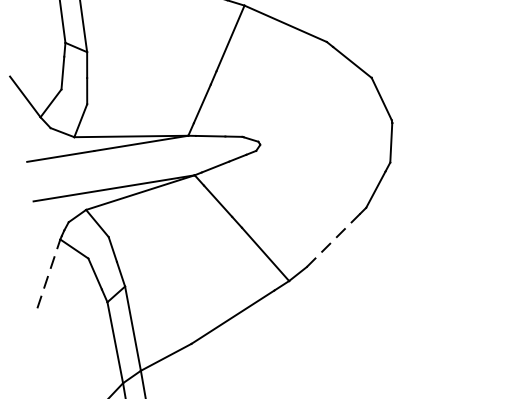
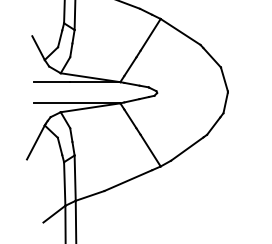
line: (334, 241) -> (187, 149), dashed -> solid
line: (49, 273) -> (36, 142), dashed -> solid

